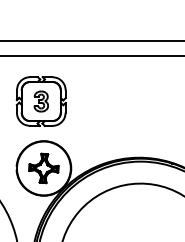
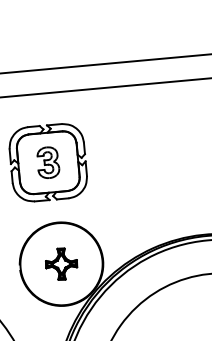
part: (43, 168) -> (60, 264), size x0.7

